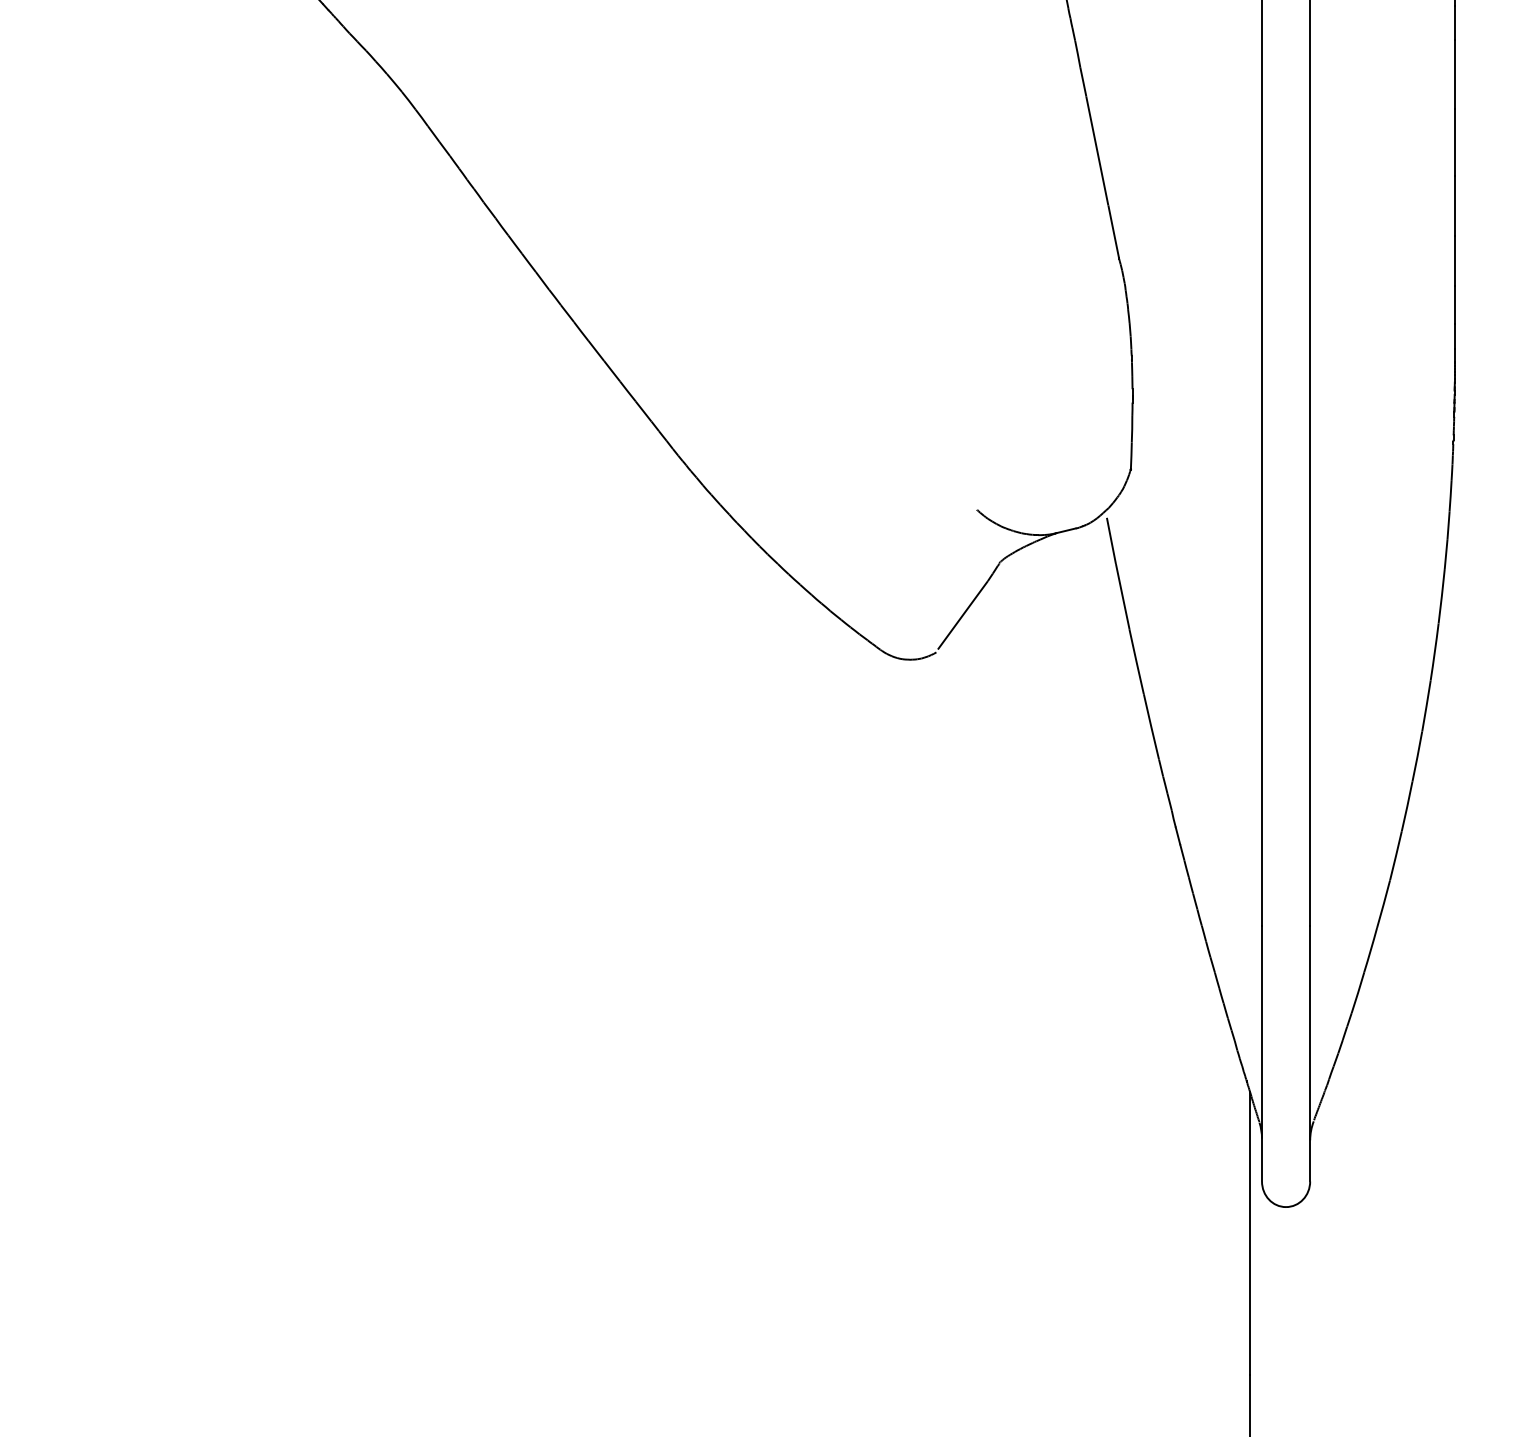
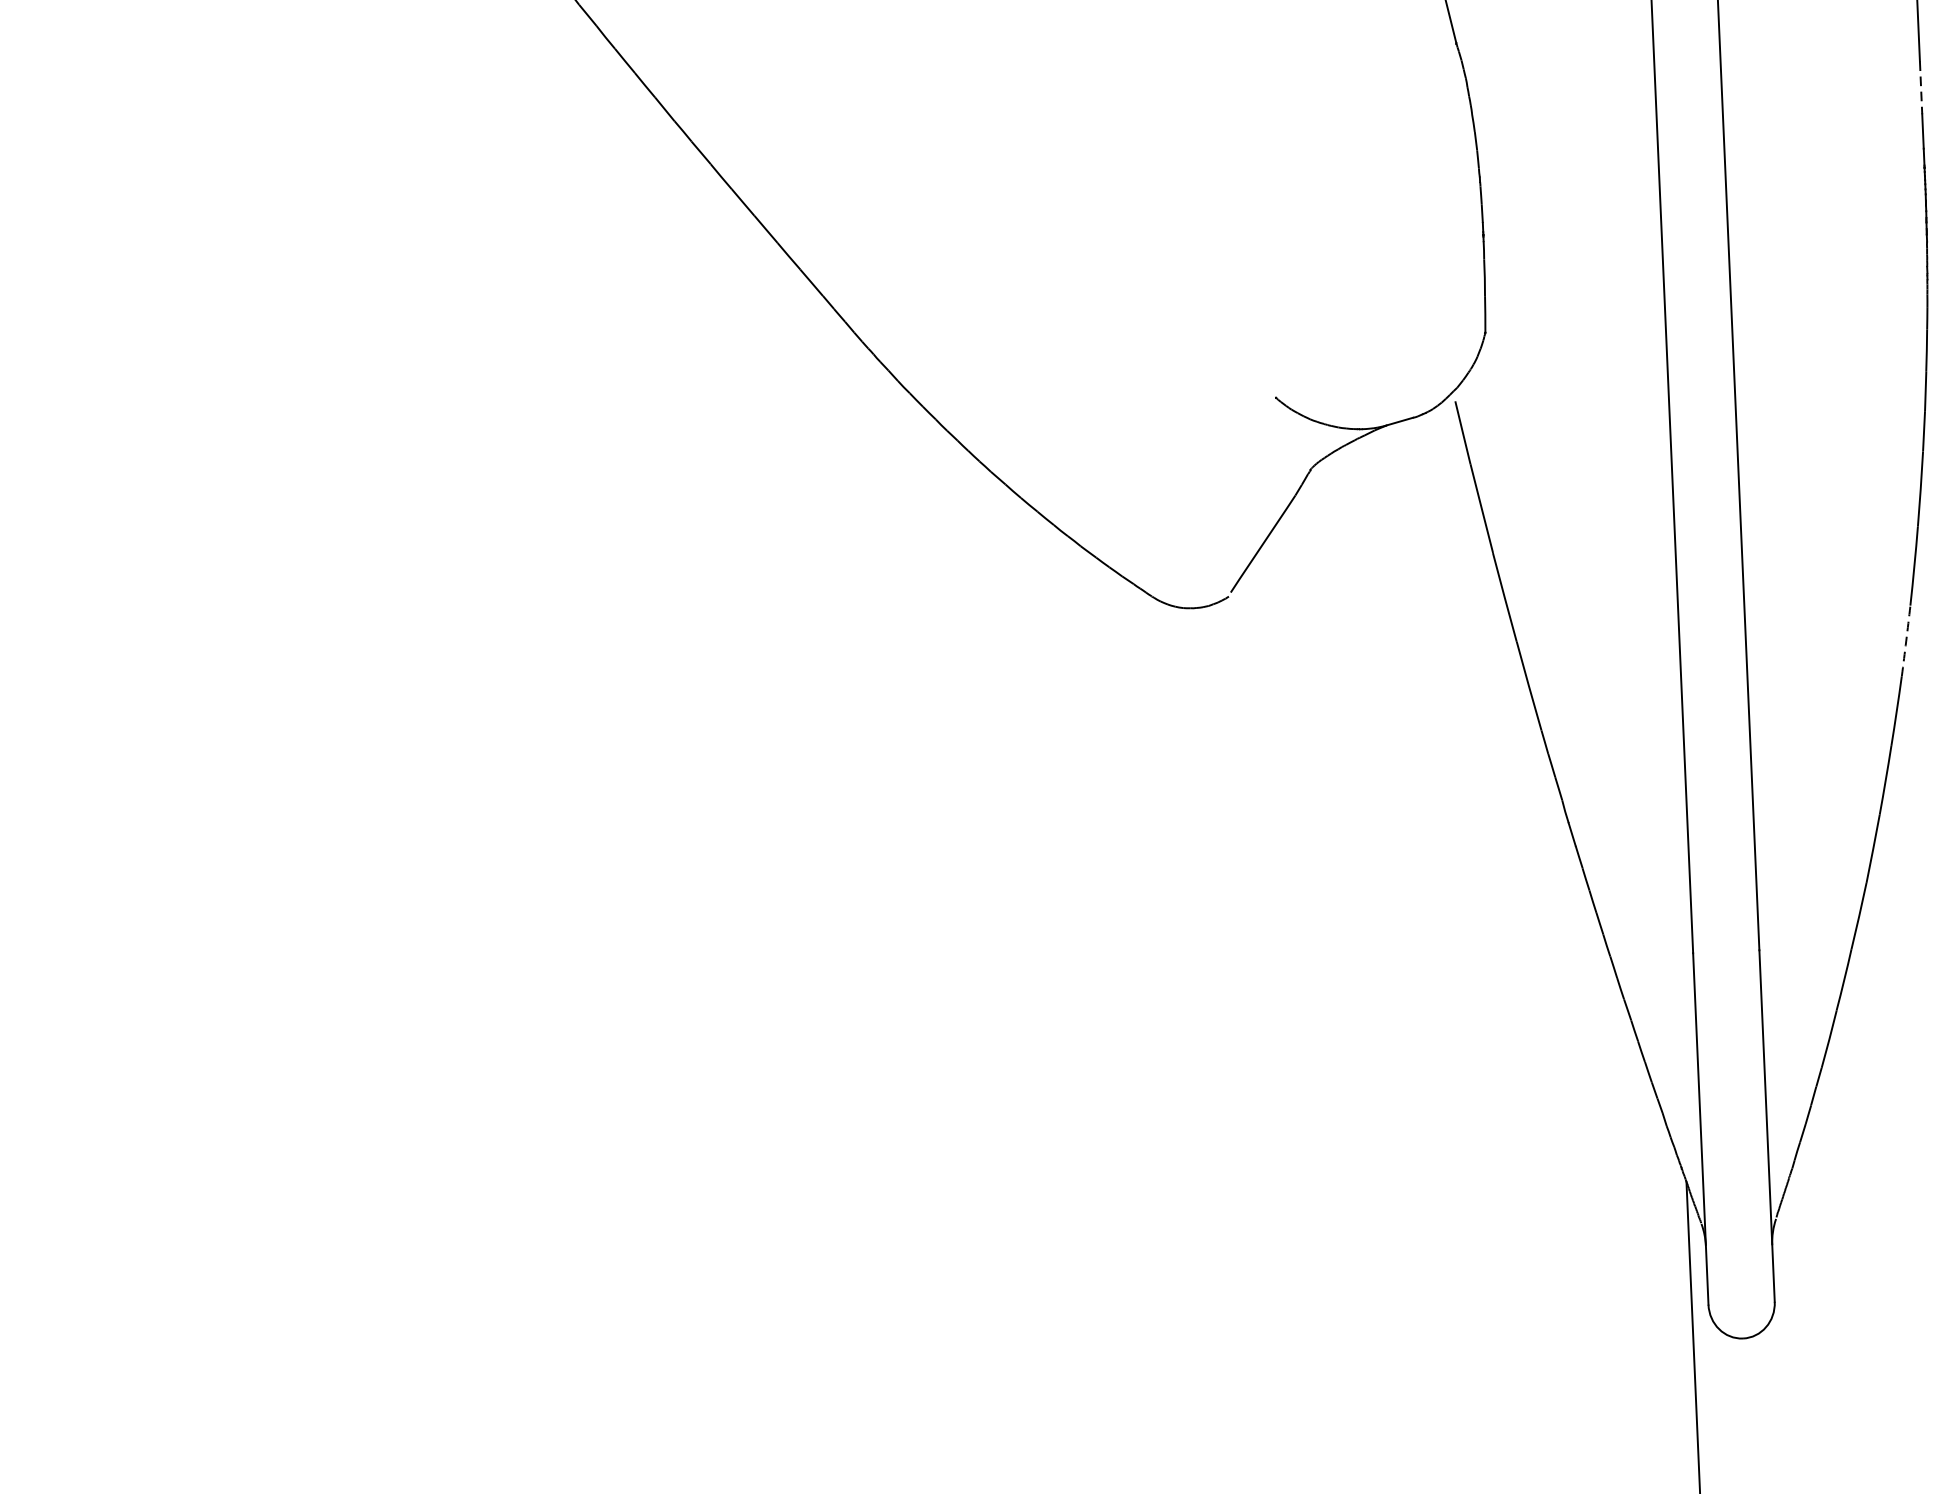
line: (1454, 305) -> (1920, 88), solid -> dashed
arc: (1426, 706) -> (1906, 641), solid -> dashed

